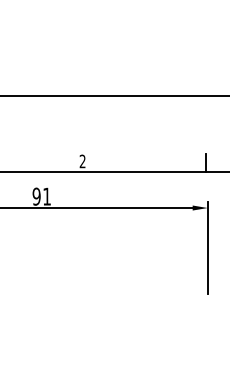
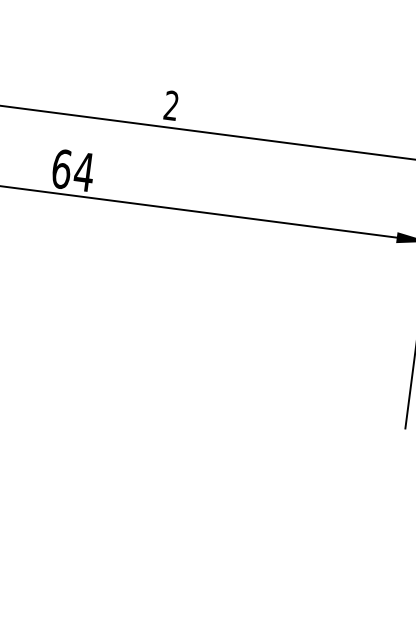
text: (41, 196) -> (72, 170), 91 -> 64

